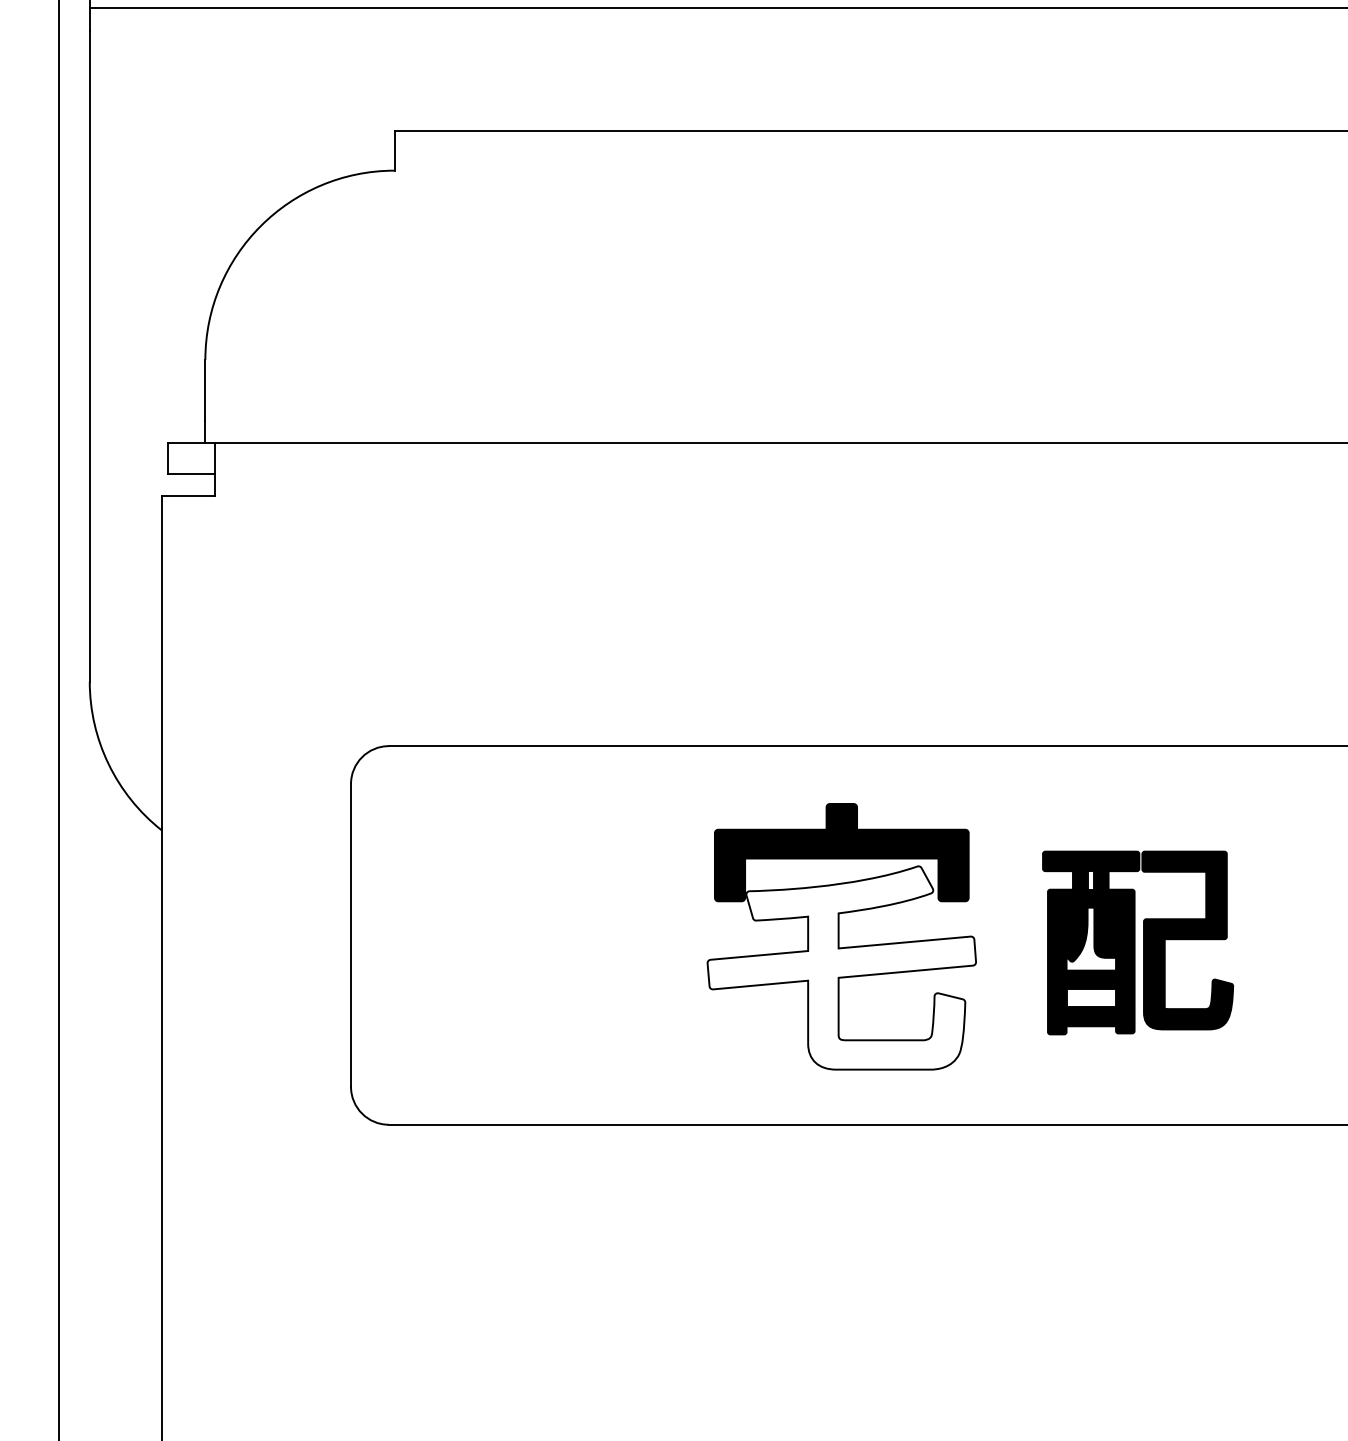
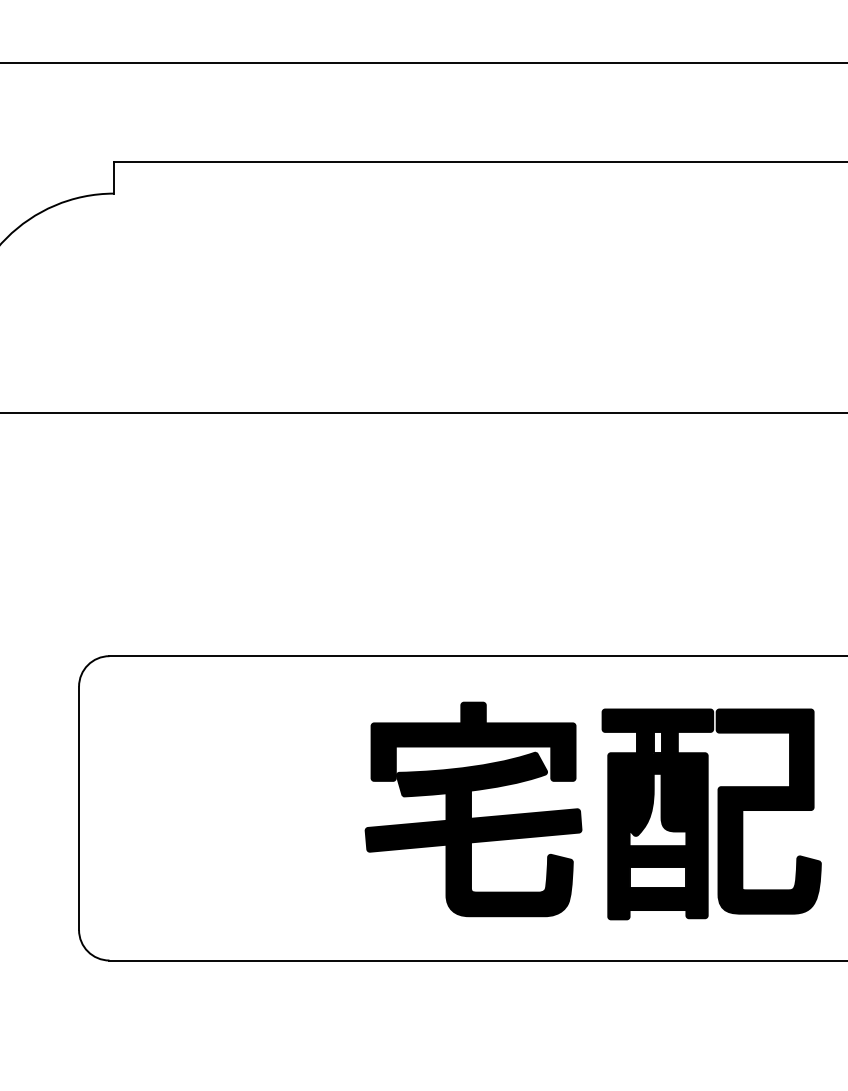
part: (1137, 942) -> (711, 814), size x1.43
fill: (841, 967) -> (473, 834), added

